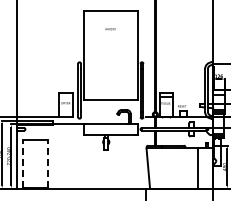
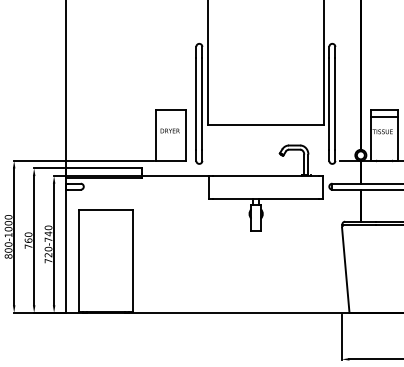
line: (23, 163) -> (79, 259), dashed -> solid
line: (48, 163) -> (133, 259), dashed -> solid

